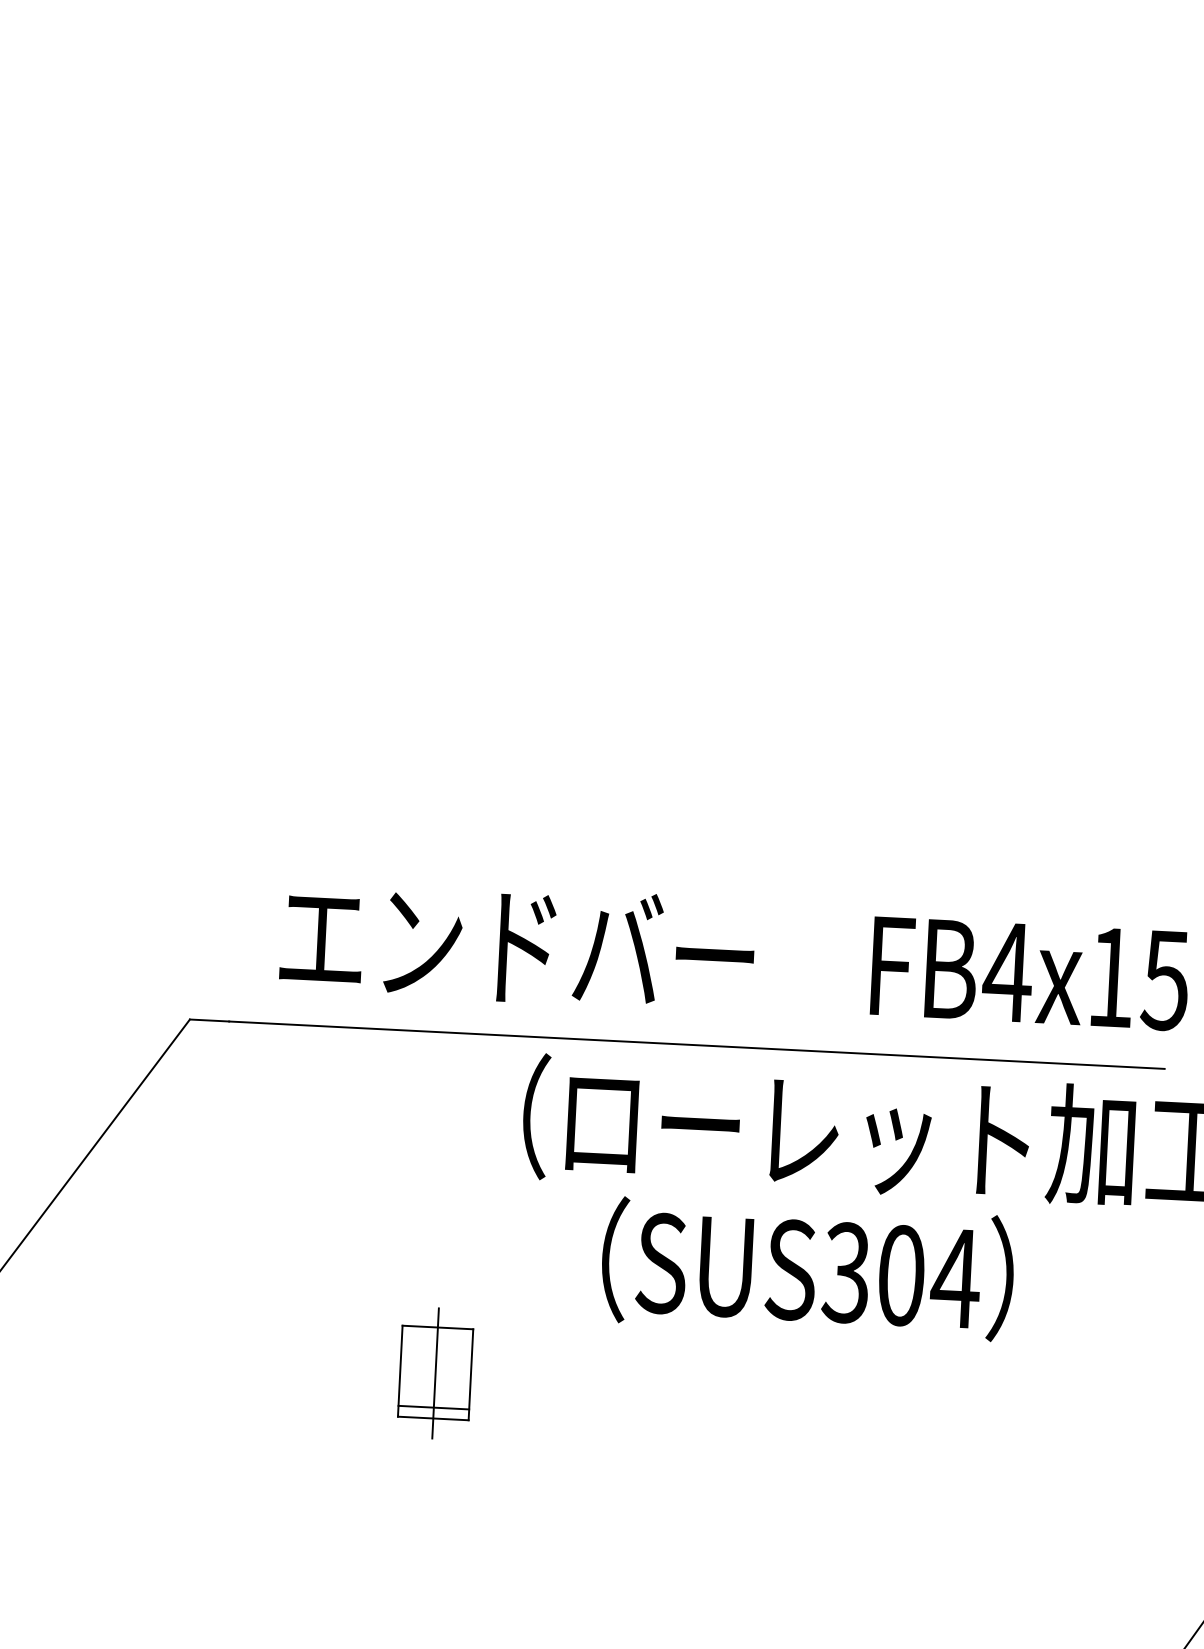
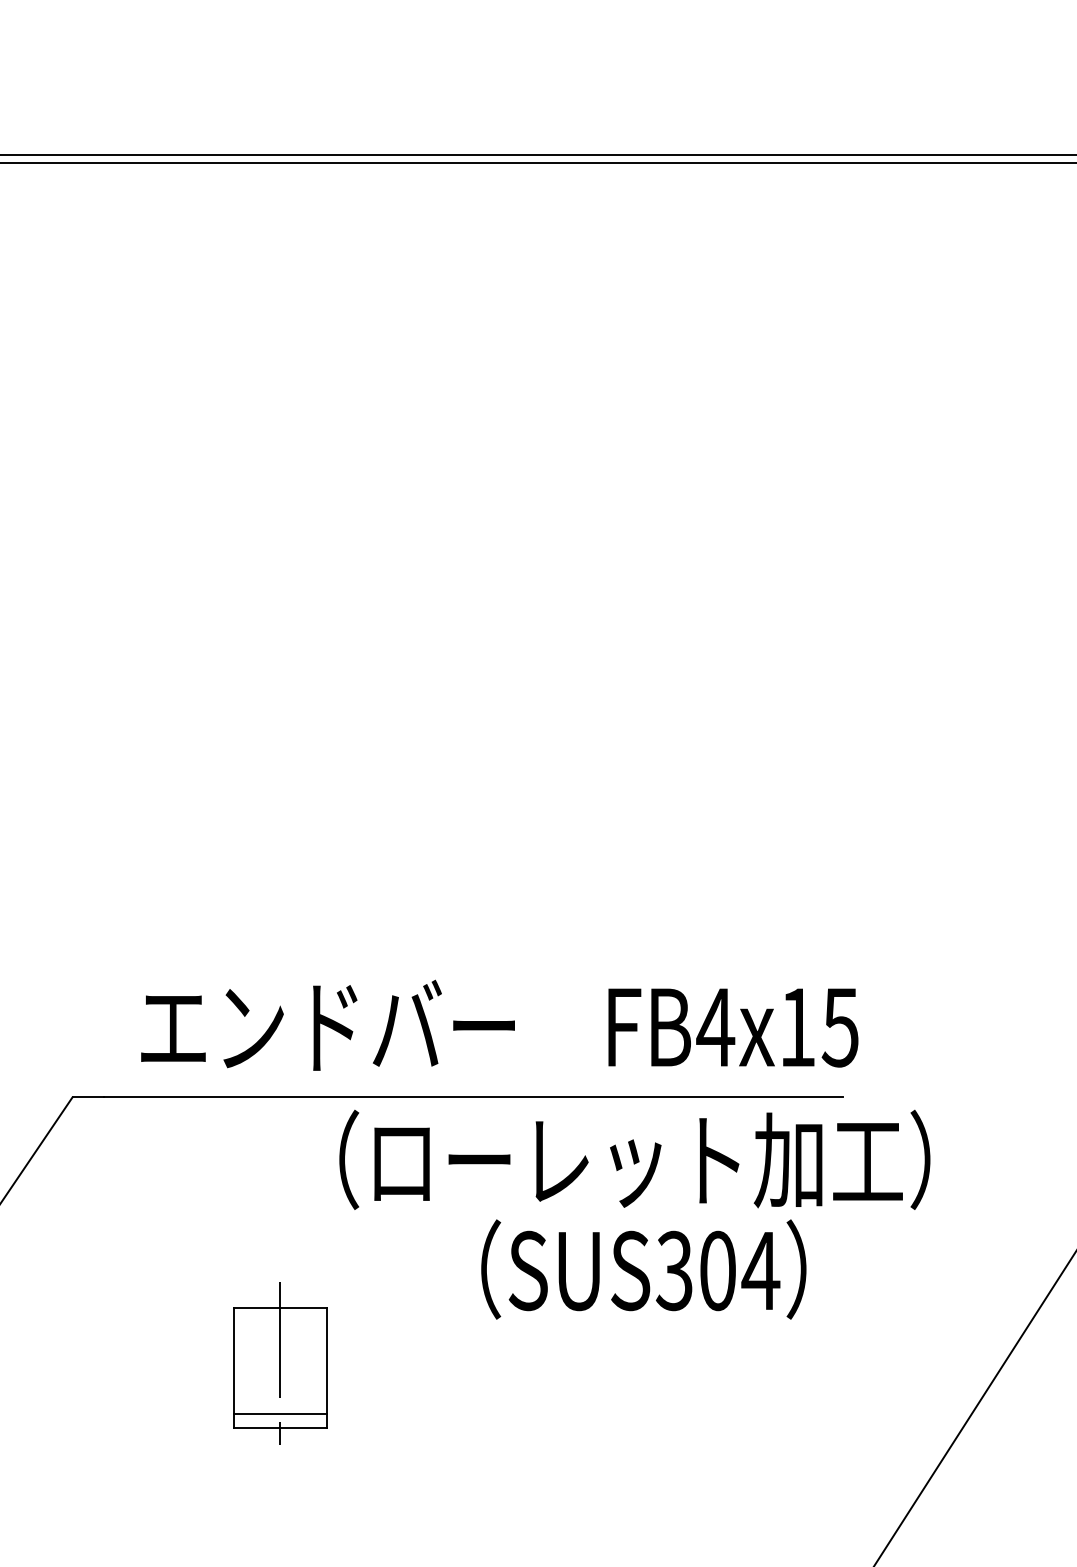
text: (807, 1269) -> (643, 1269), moved
part: (435, 1369) -> (280, 1363), size x1.67

